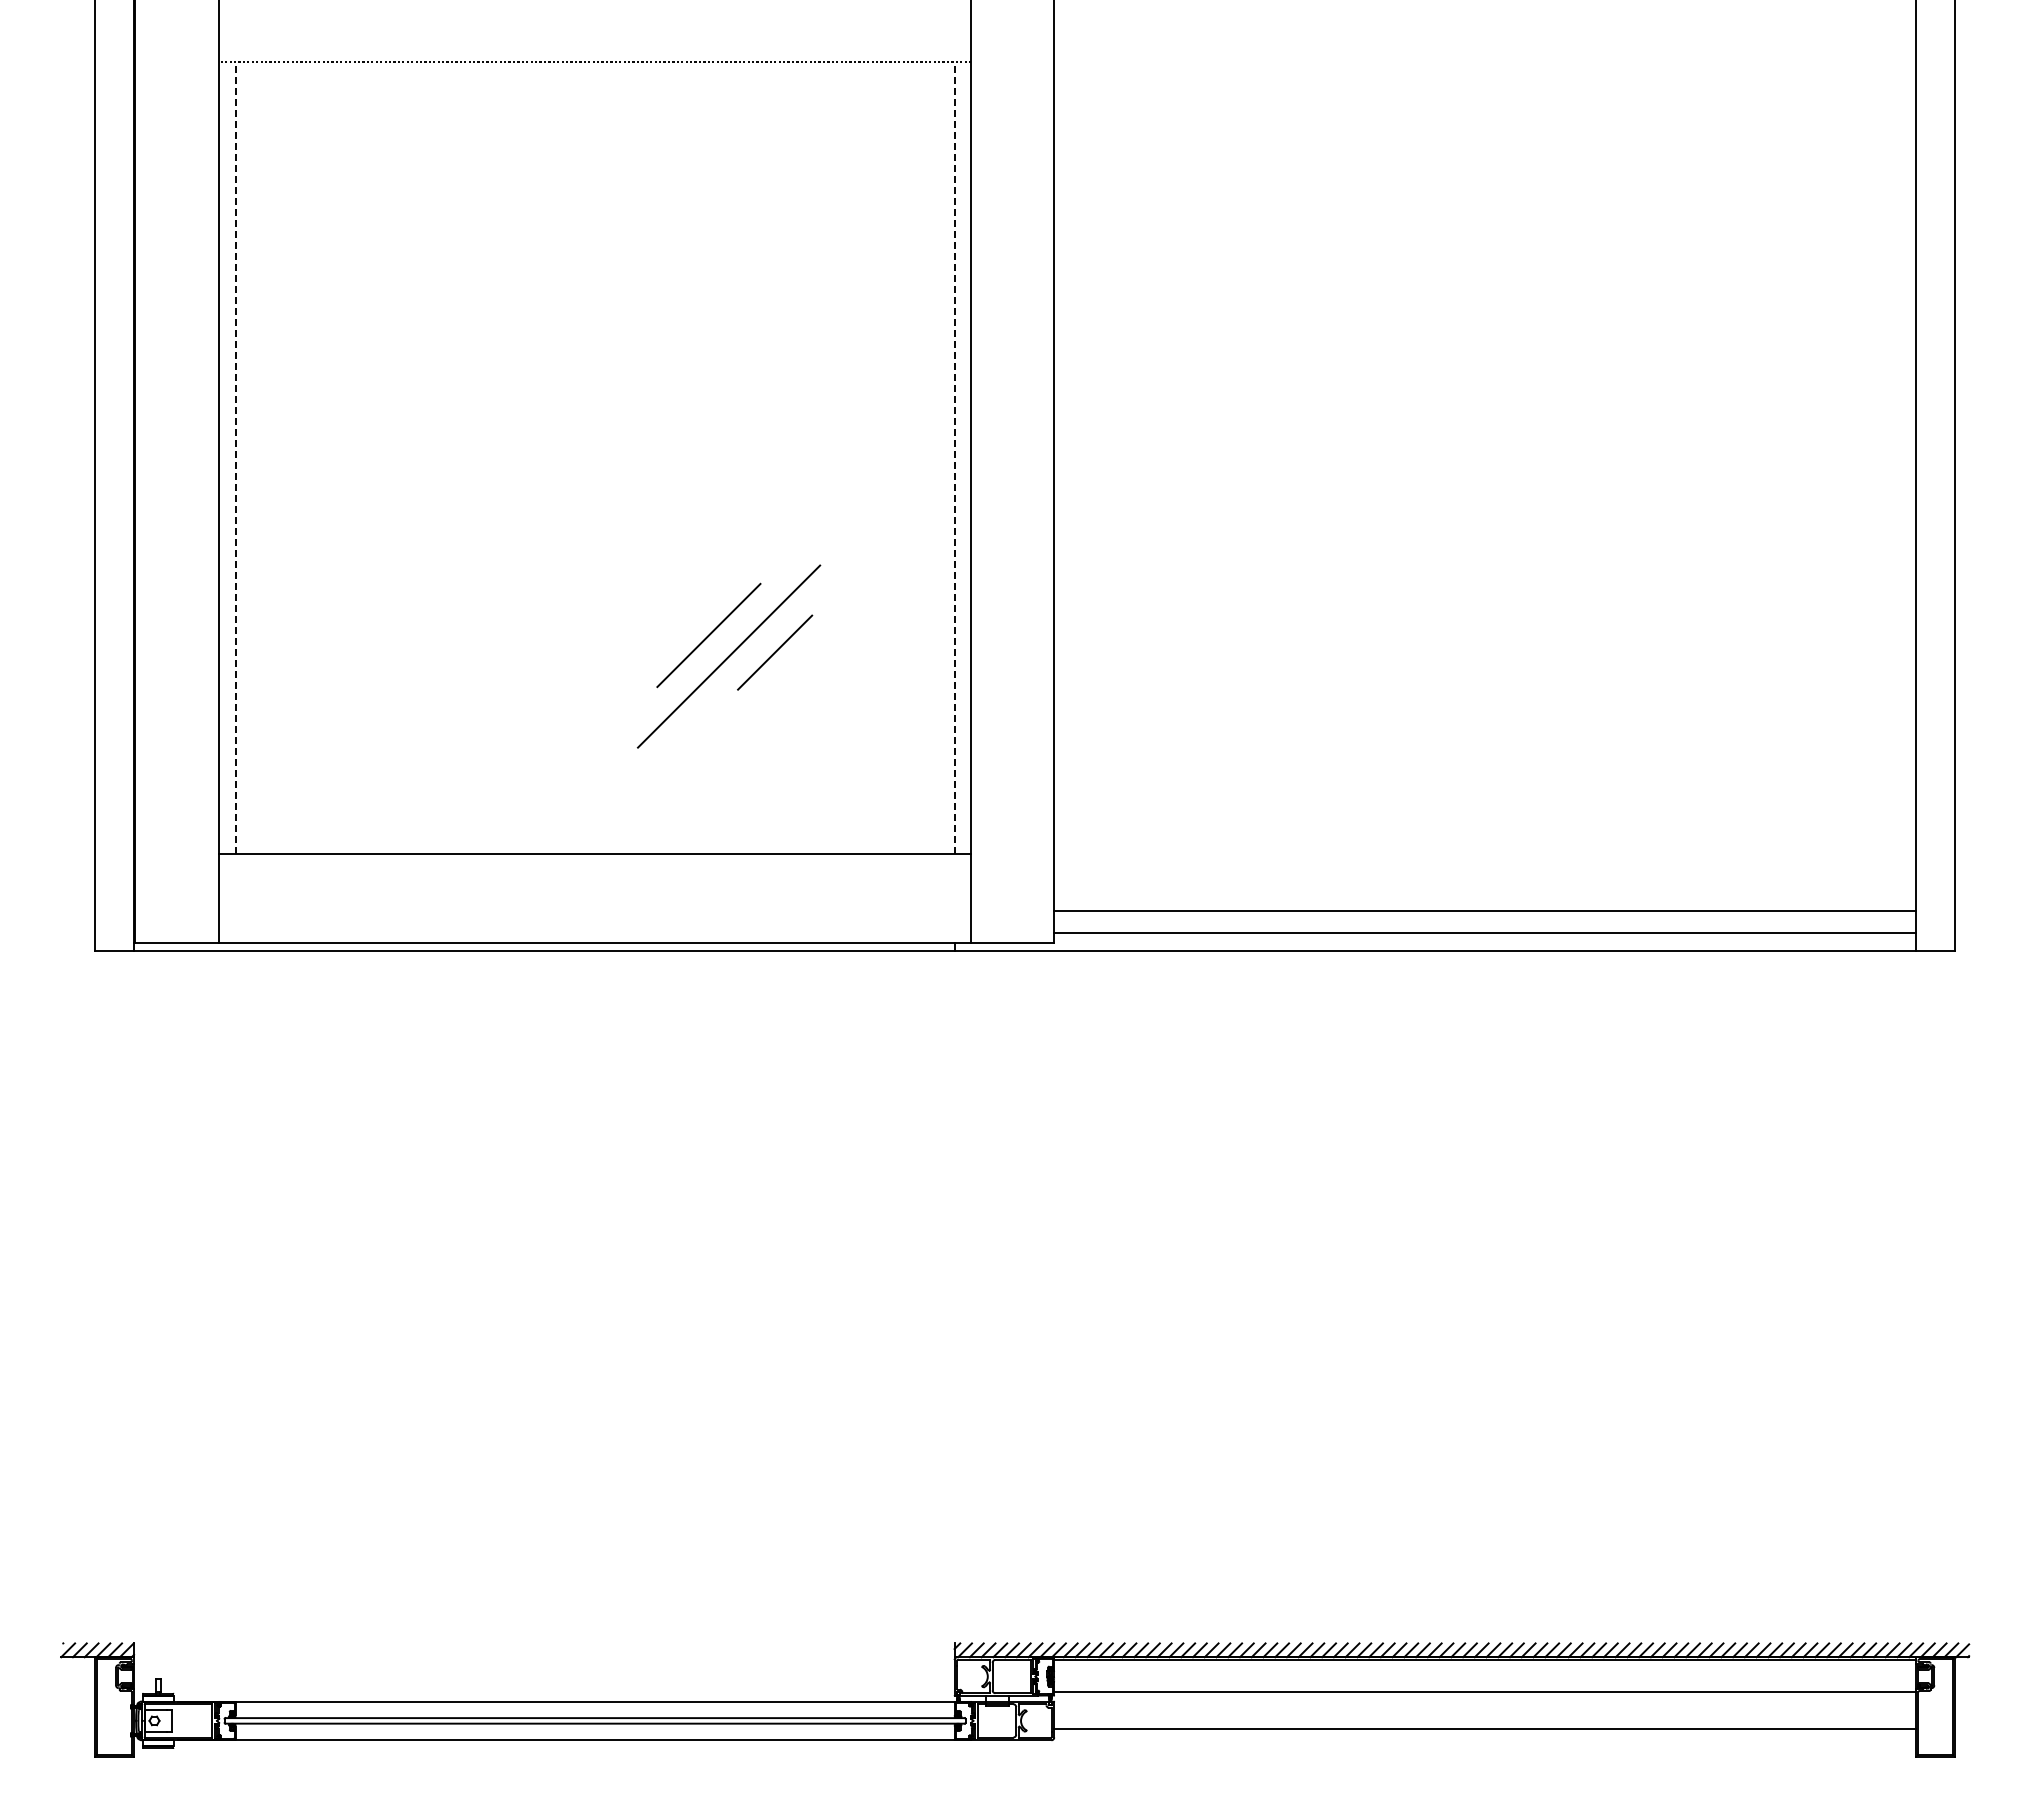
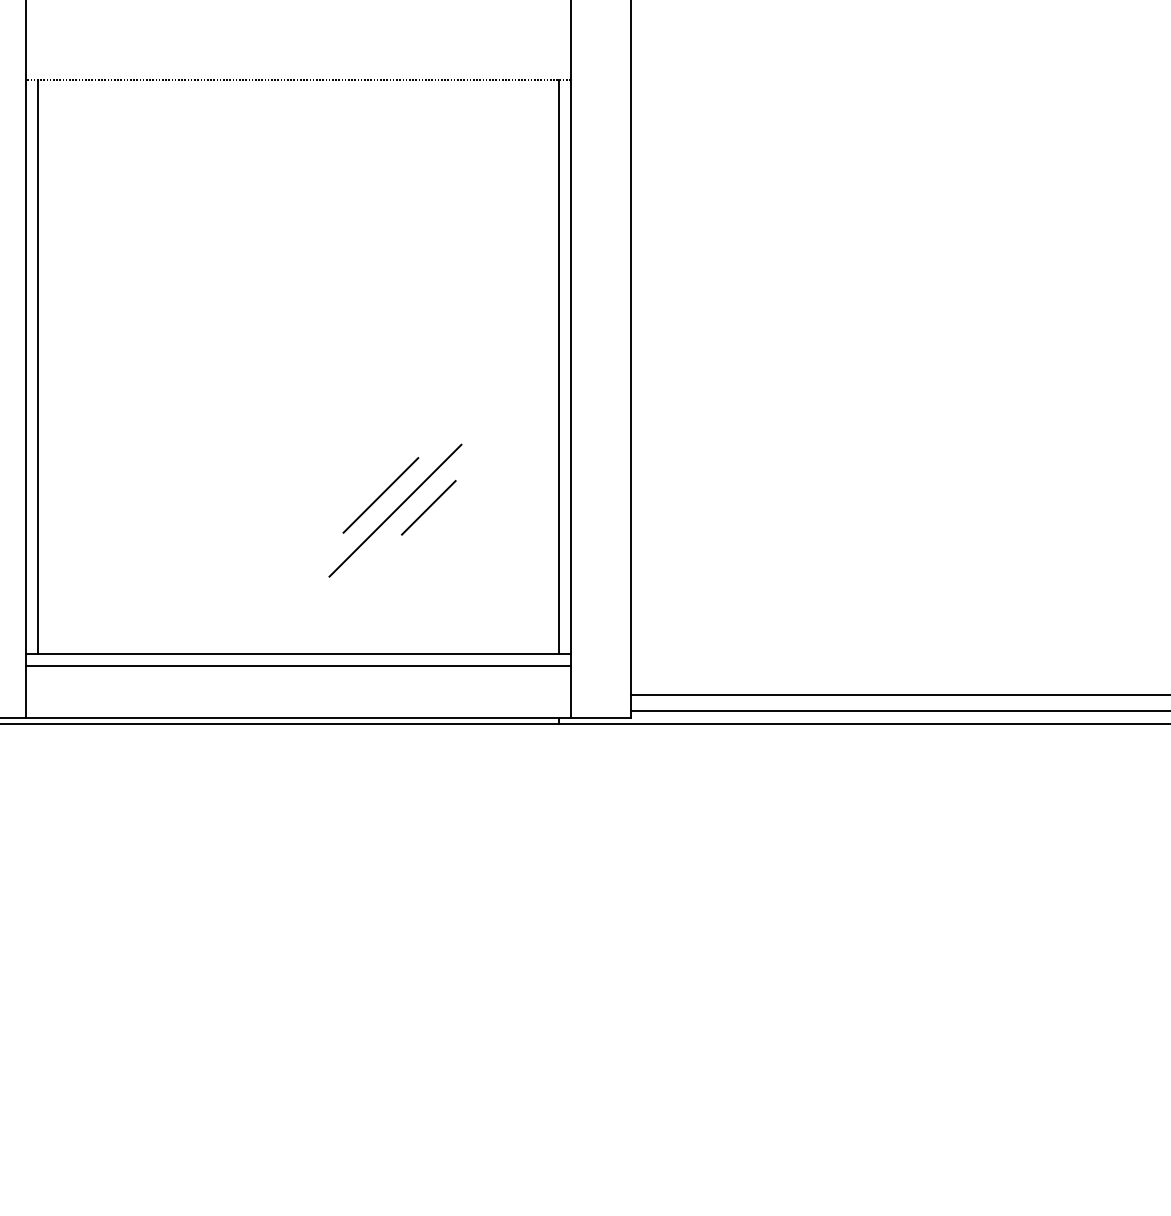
line: (235, 458) -> (38, 367), dashed -> solid
line: (954, 458) -> (558, 367), dashed -> solid
line: (595, 870) -> (298, 665), added

